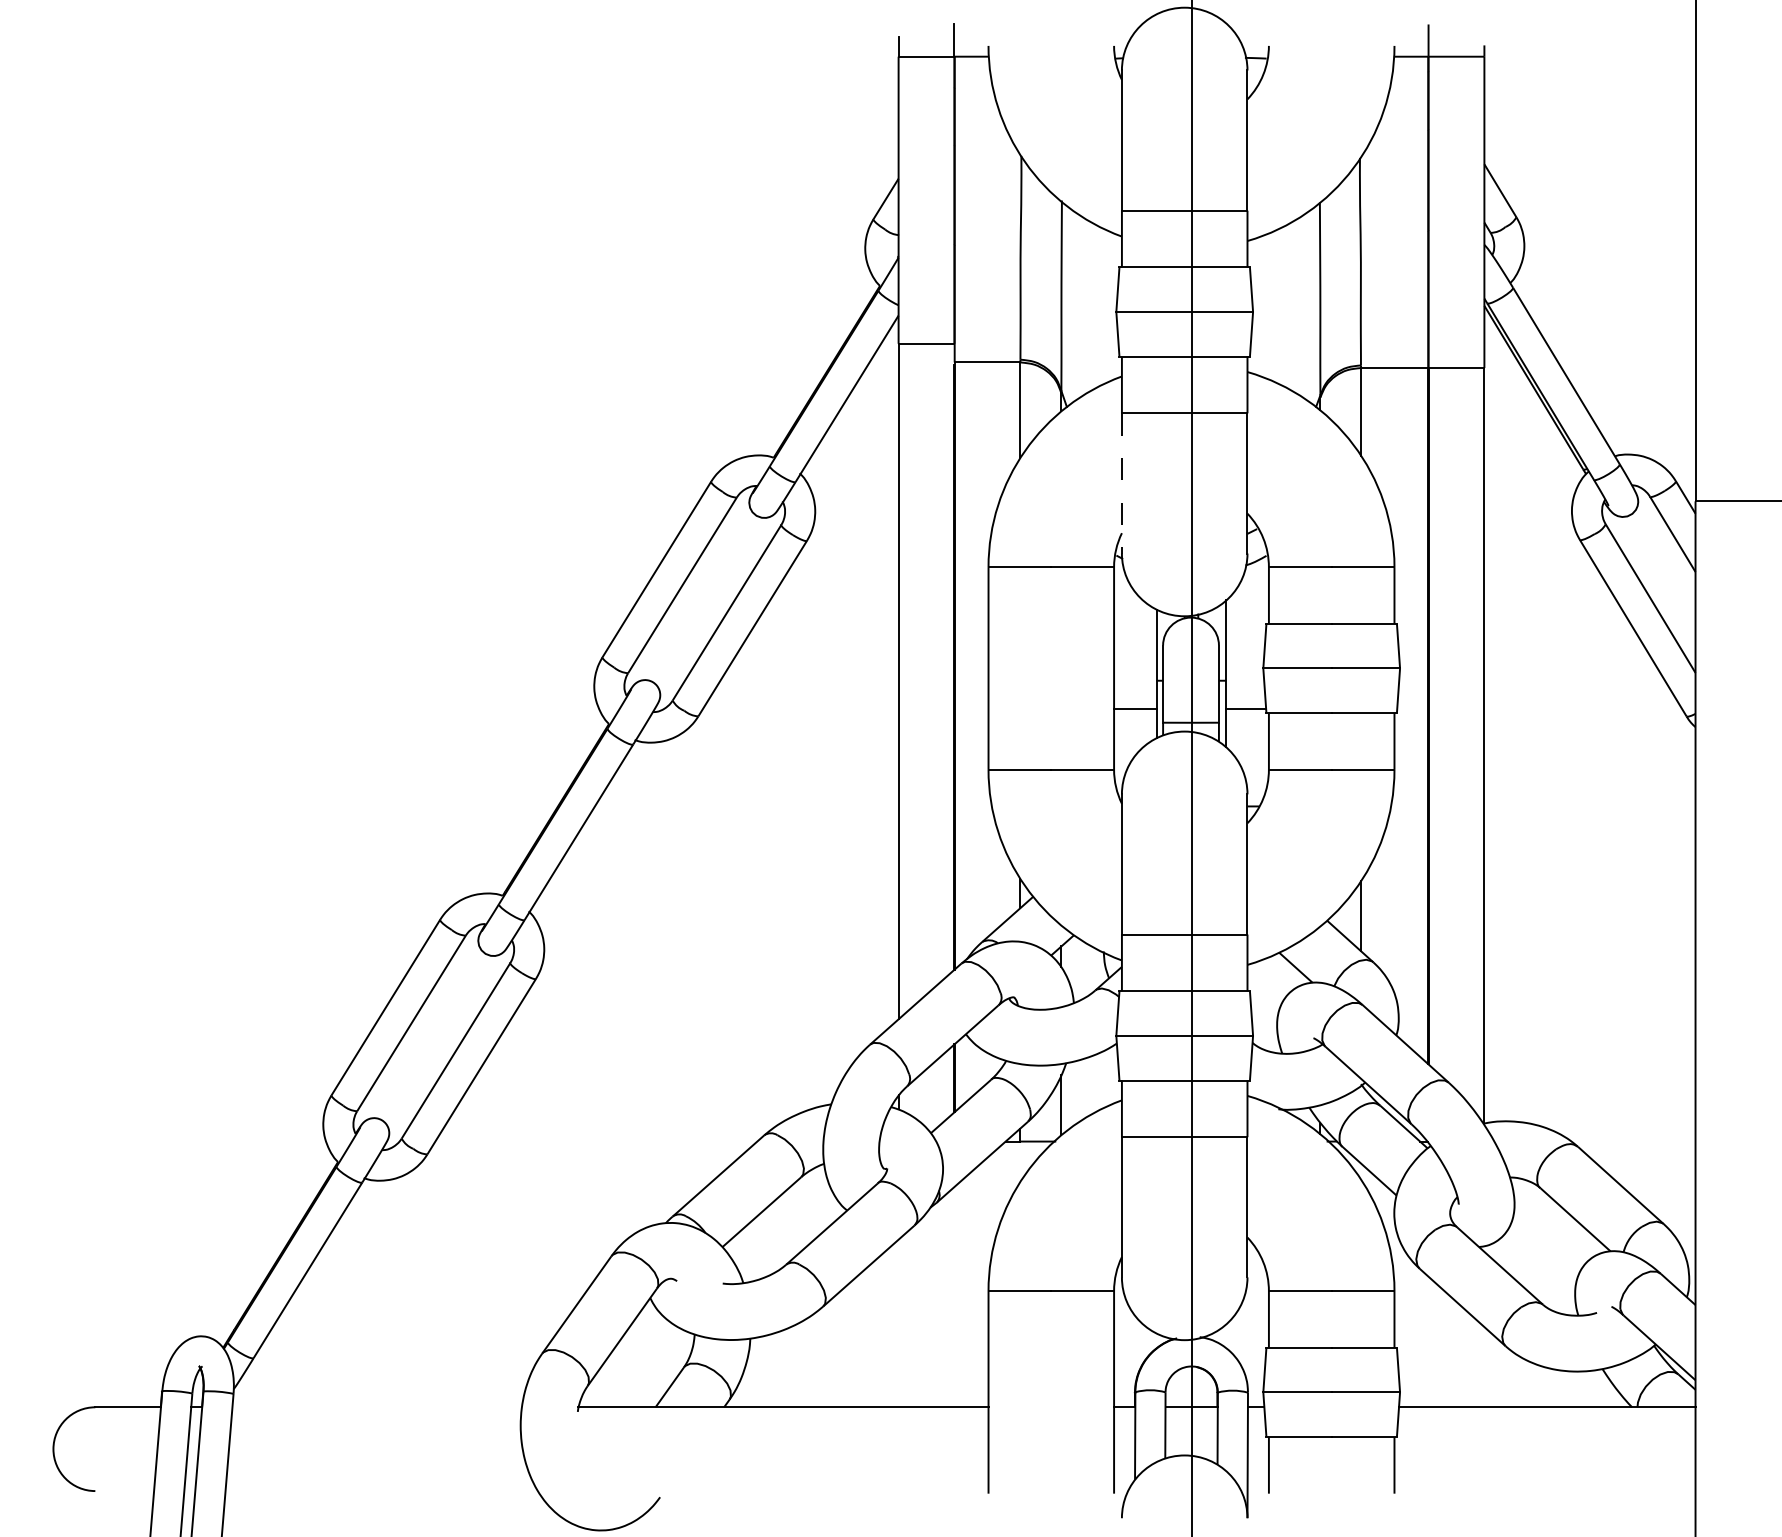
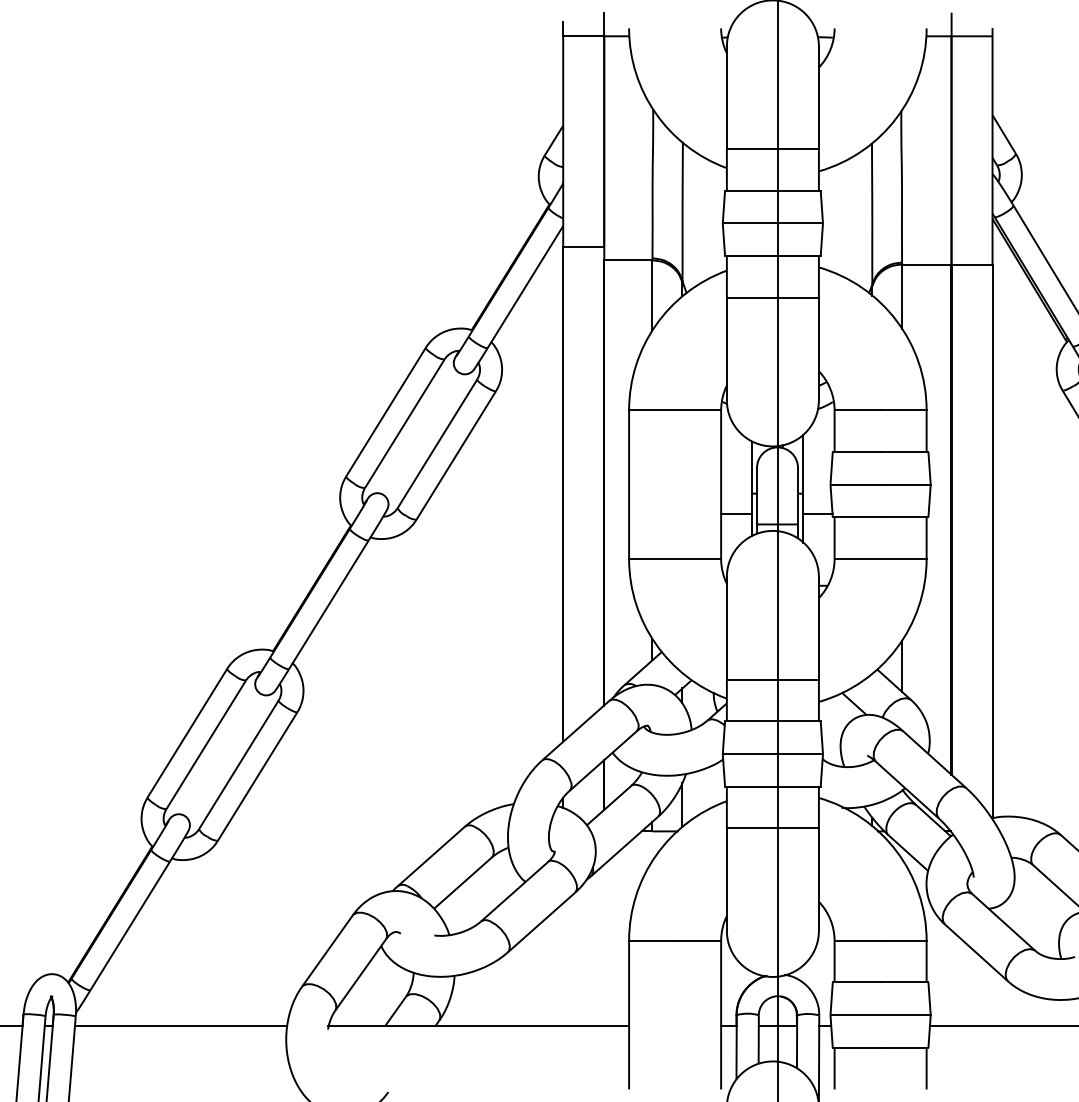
line: (1121, 483) -> (726, 349), dashed -> solid
line: (376, 1407) -> (180, 1026), added

